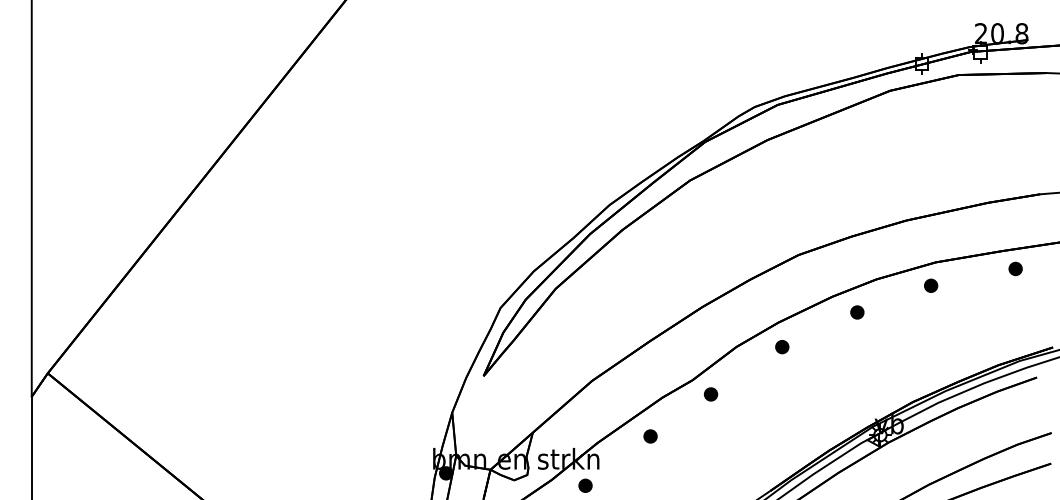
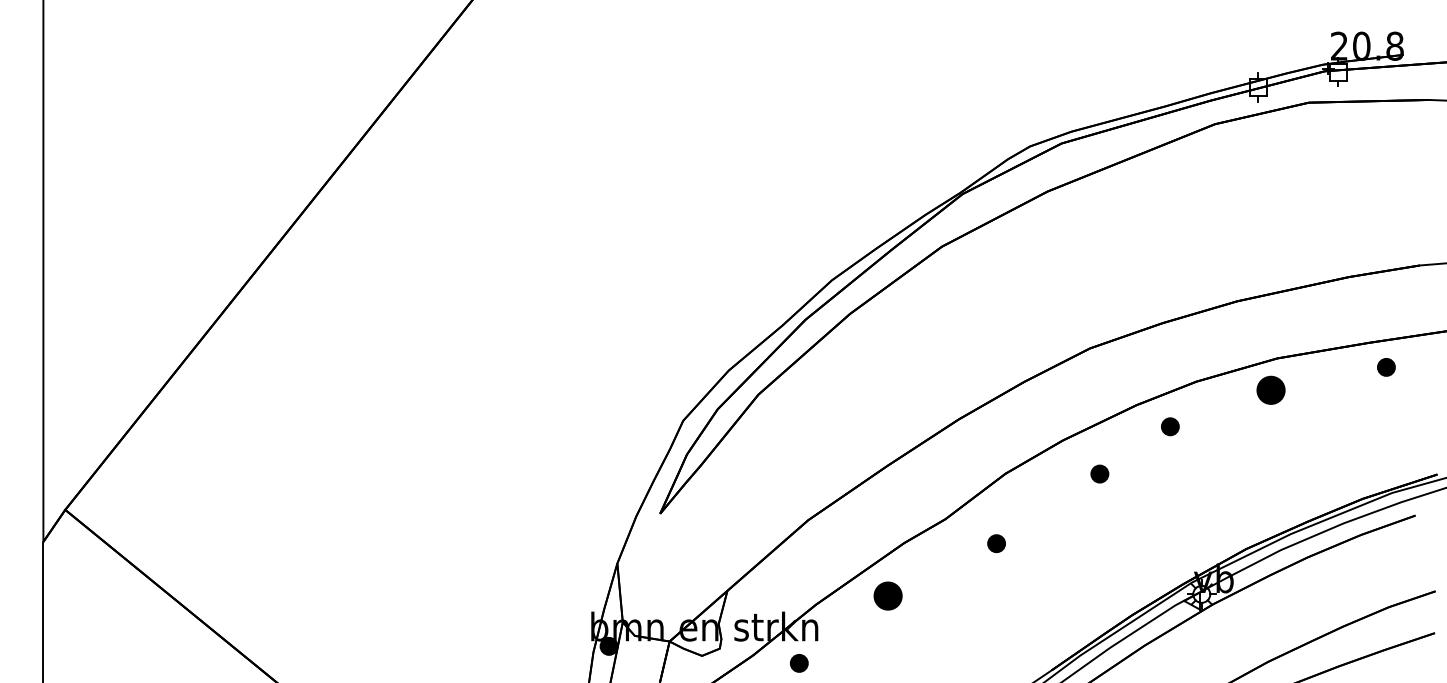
part: (930, 285) -> (1270, 390), size x1.6
part: (782, 346) -> (1099, 473), moved
part: (710, 394) -> (996, 543), moved
part: (650, 436) -> (887, 595), size x1.6

